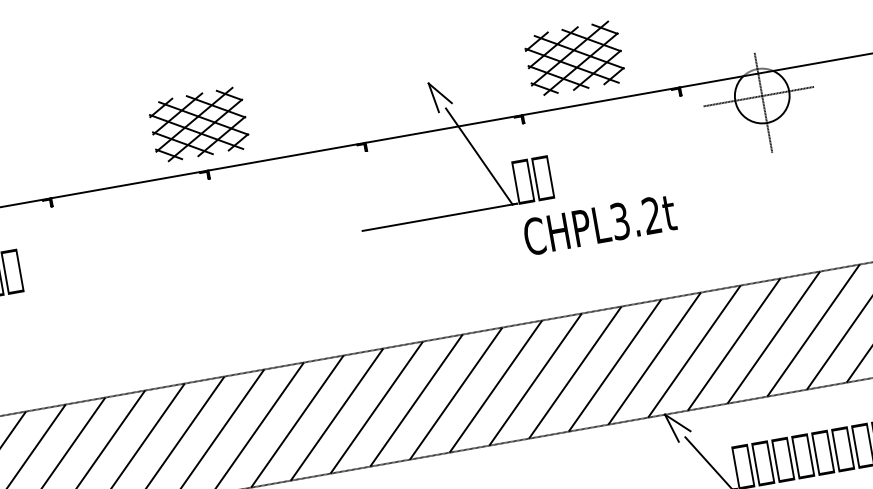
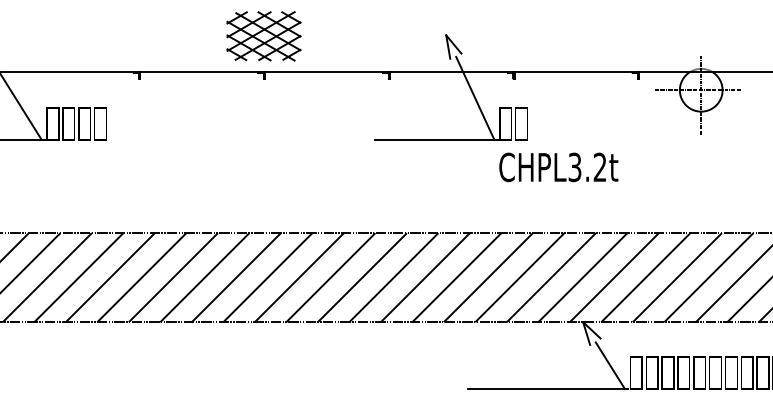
part: (574, 59) -> (561, 36), removed

